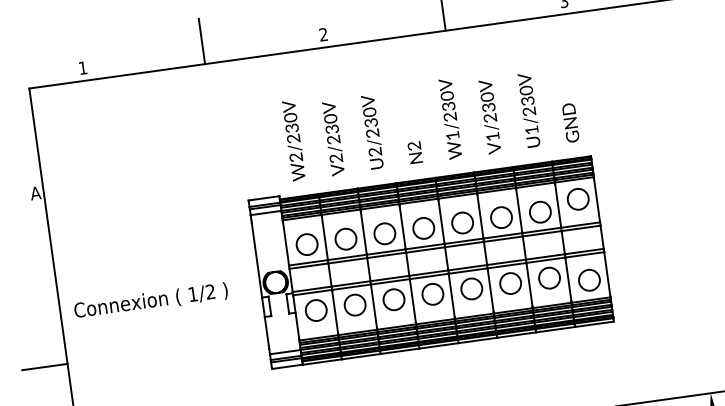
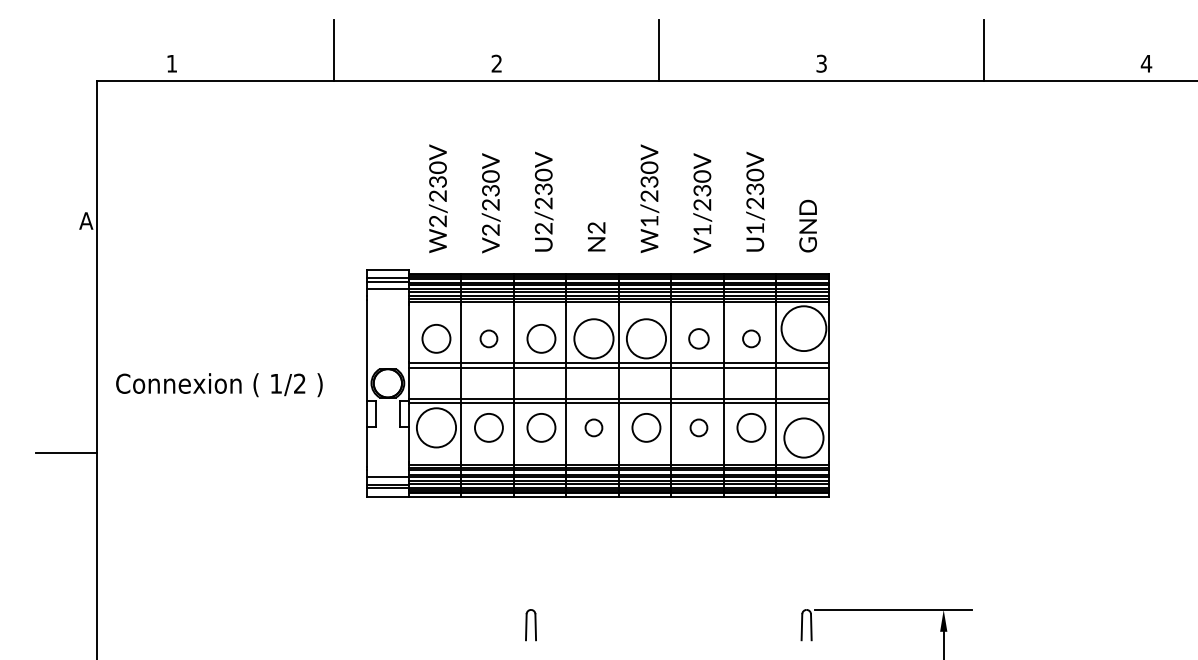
circle: (577, 199) -> (803, 328), size x1.6
circle: (540, 211) -> (751, 338), size x0.6
circle: (501, 217) -> (698, 338), size x0.7
circle: (462, 222) -> (646, 338), size x1.4
circle: (423, 228) -> (593, 338), size x1.4
circle: (345, 239) -> (488, 338), size x0.6
circle: (589, 280) -> (803, 438), size x1.4
circle: (510, 283) -> (698, 427), size x0.6
circle: (432, 294) -> (593, 427), size x0.6
circle: (316, 310) -> (436, 427), size x1.4

